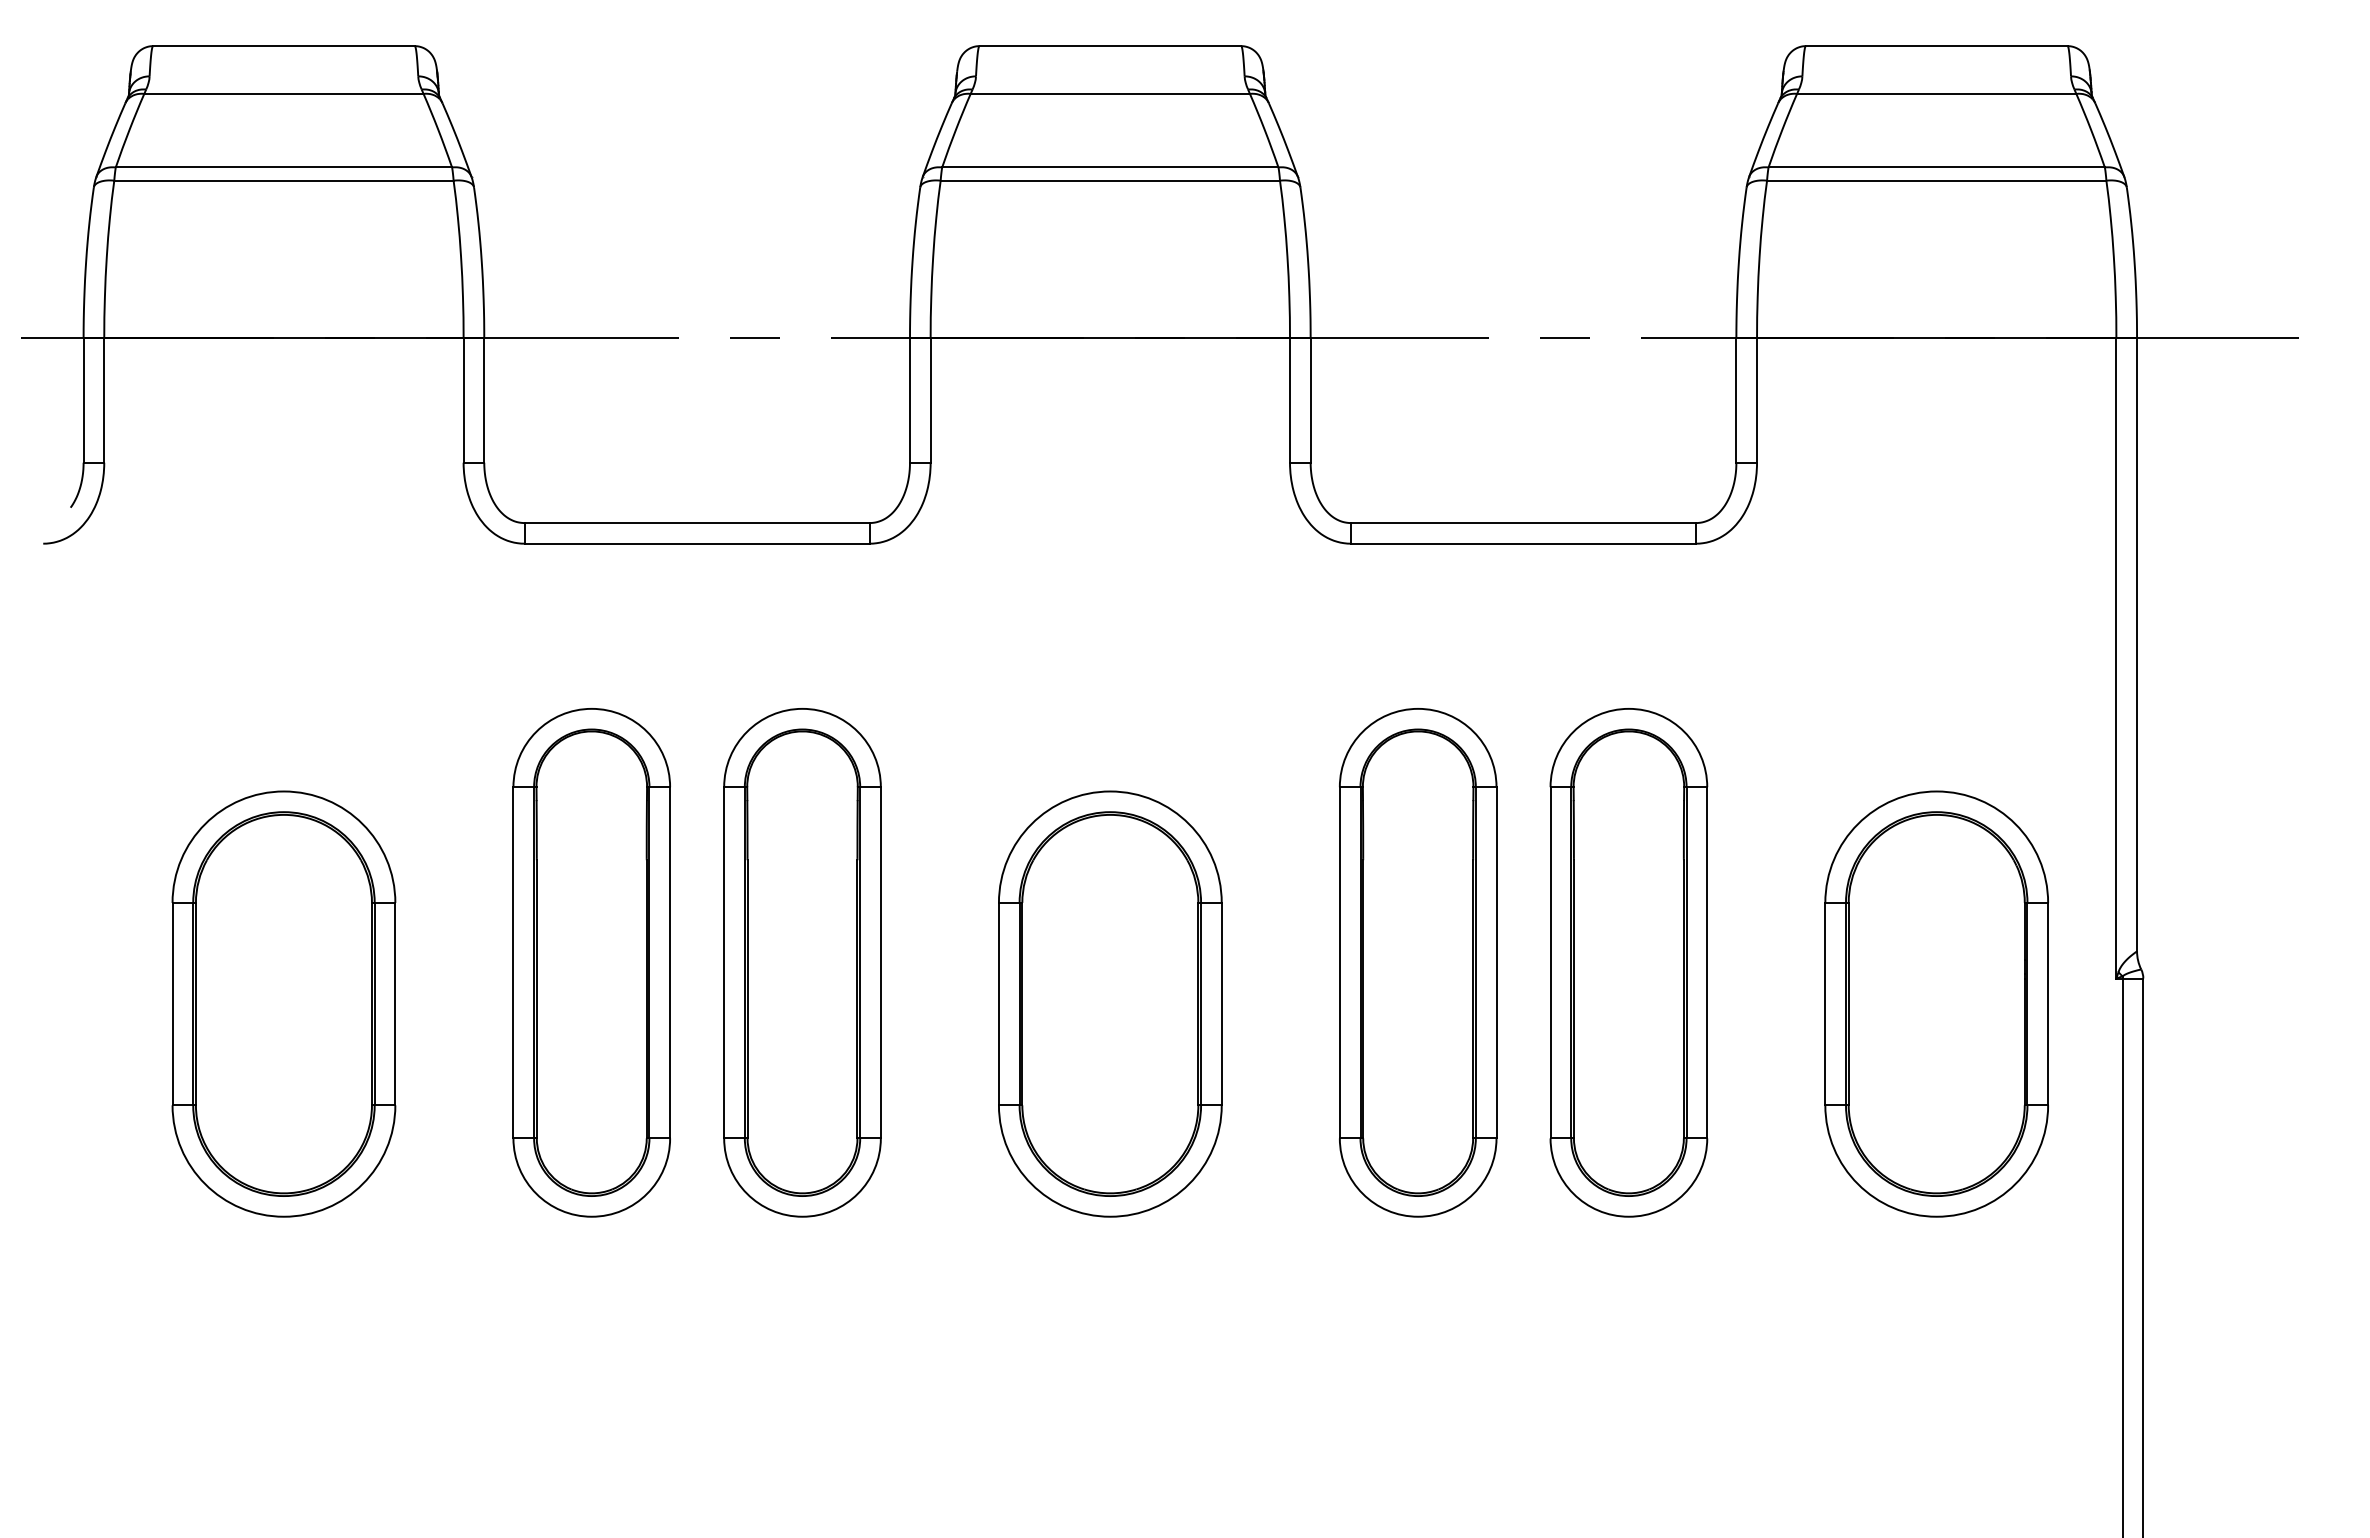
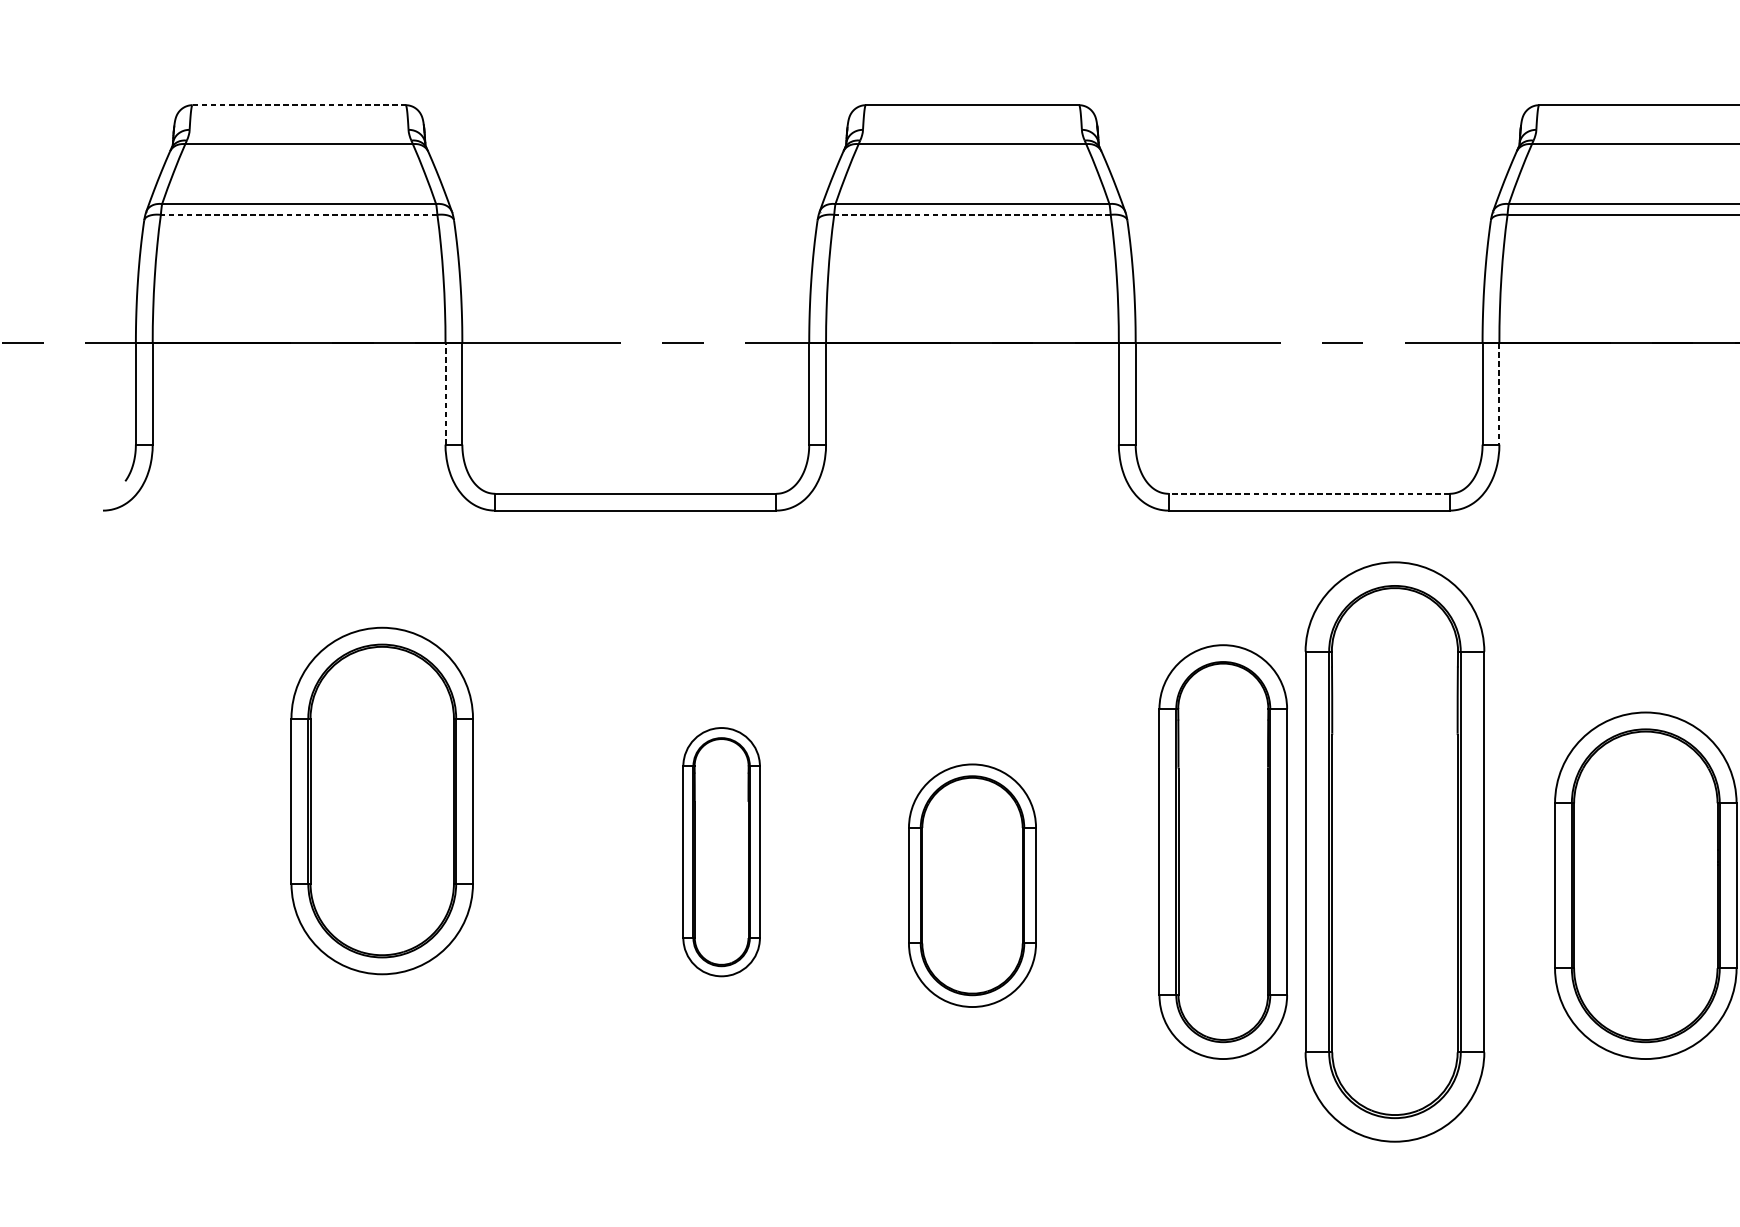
line: (283, 46) -> (298, 105), solid -> dashed
line: (283, 180) -> (298, 214), solid -> dashed
line: (1110, 180) -> (972, 214), solid -> dashed
line: (463, 399) -> (445, 393), solid -> dashed
line: (1757, 400) -> (1499, 393), solid -> dashed
line: (1523, 523) -> (1309, 494), solid -> dashed
part: (591, 962) -> (549, 851), removed
part: (802, 962) -> (721, 851), size x0.6
part: (1628, 962) -> (1394, 851), size x1.4
part: (283, 1003) -> (381, 800), moved
part: (1110, 1003) -> (972, 885), size x0.7

